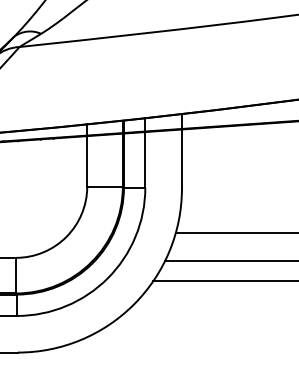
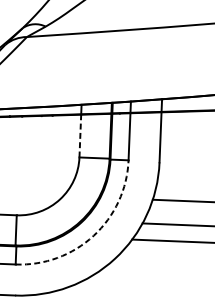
line: (87, 160) -> (80, 135), solid -> dashed
arc: (107, 278) -> (93, 235), solid -> dashed

